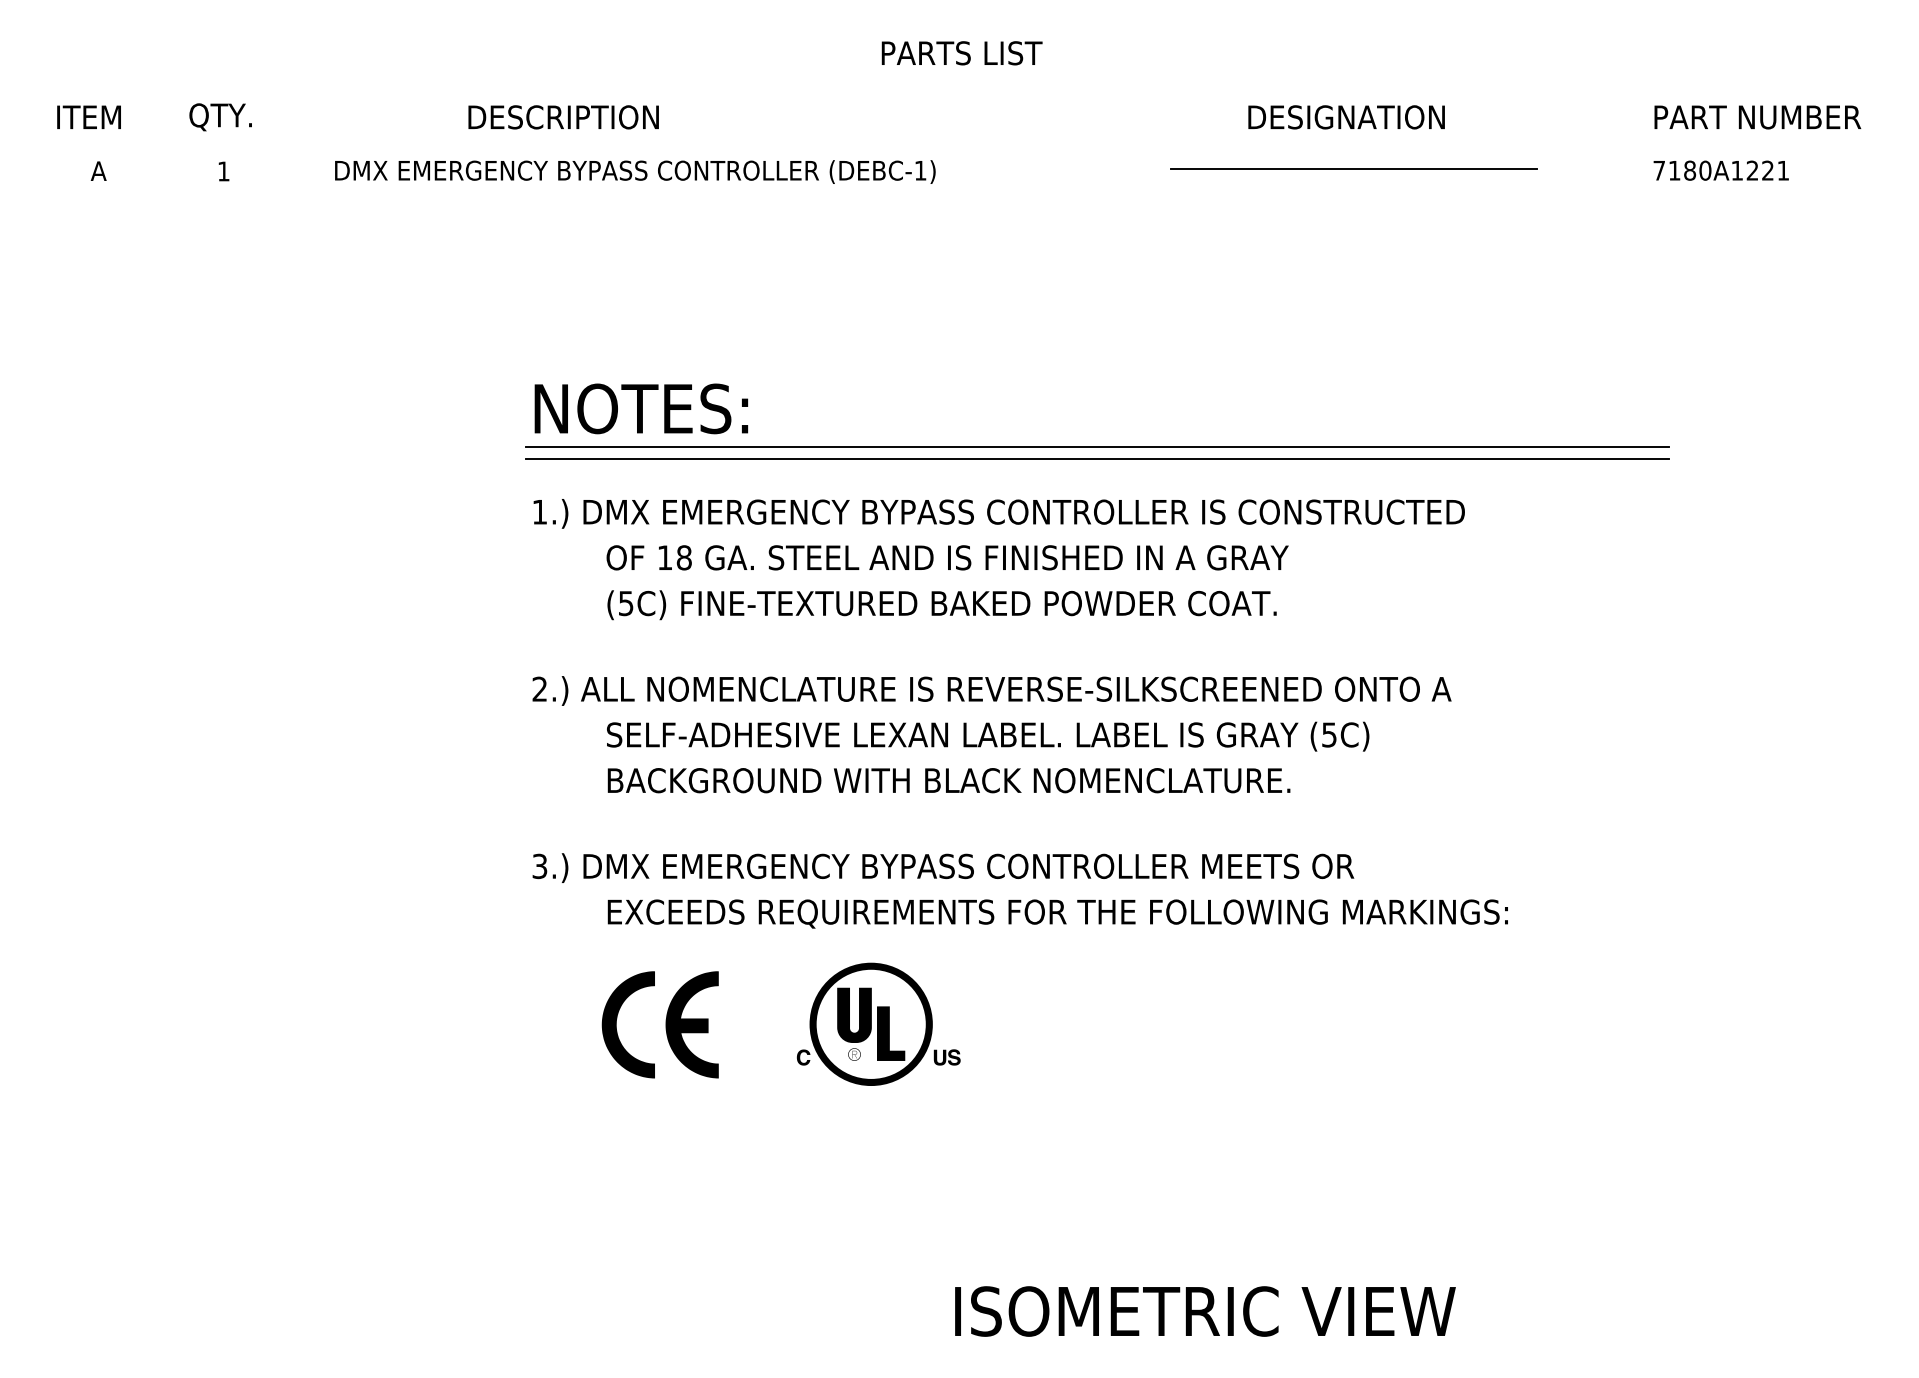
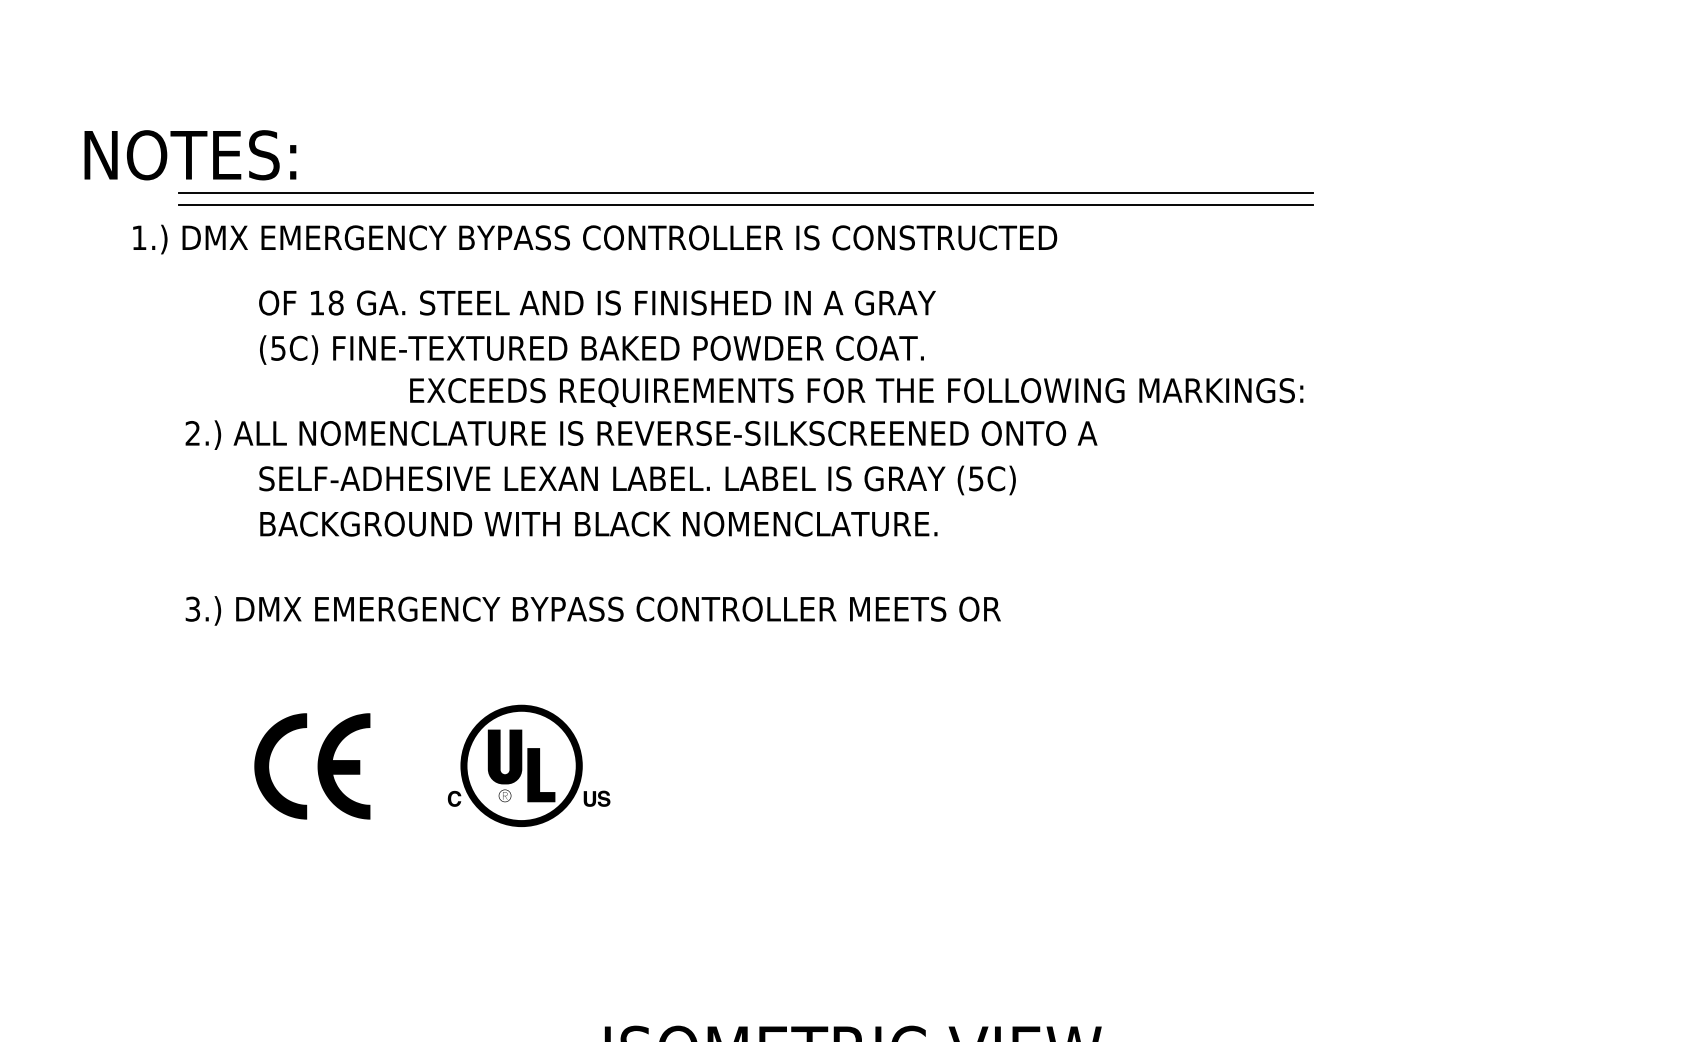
text: (641, 408) -> (190, 154), moved
text: (998, 513) -> (594, 239), moved
text: (1057, 913) -> (856, 392), moved

